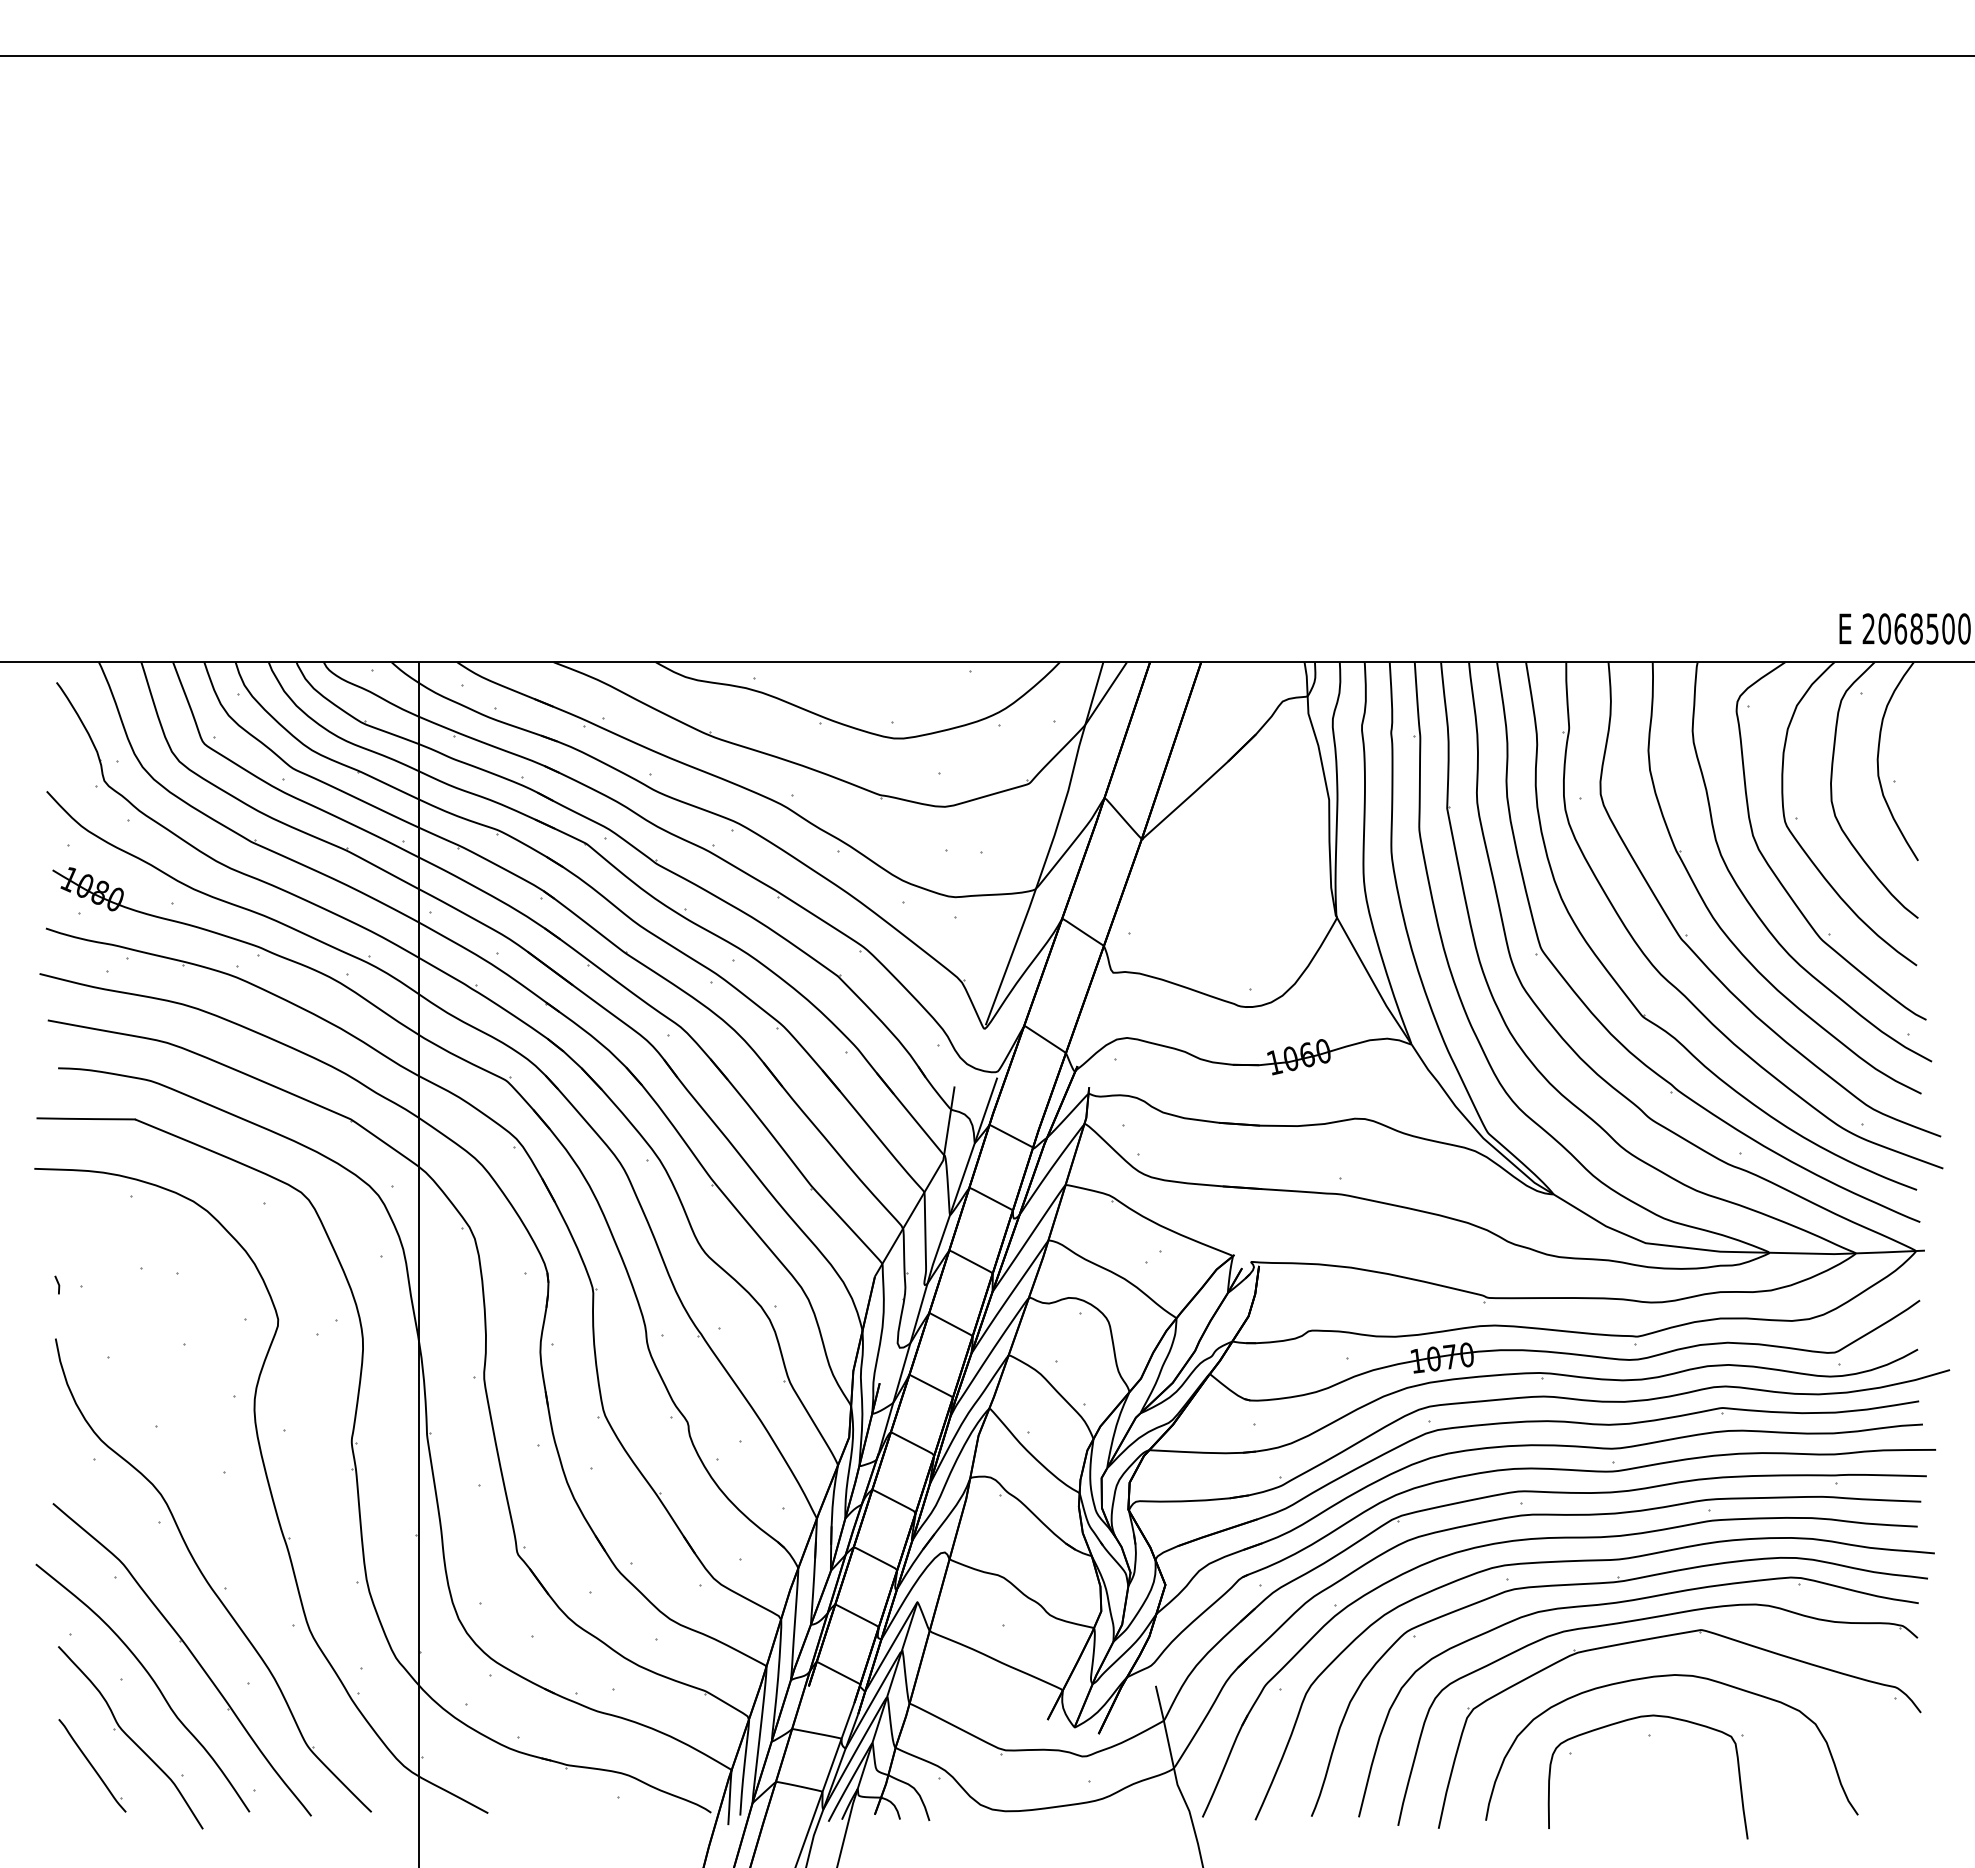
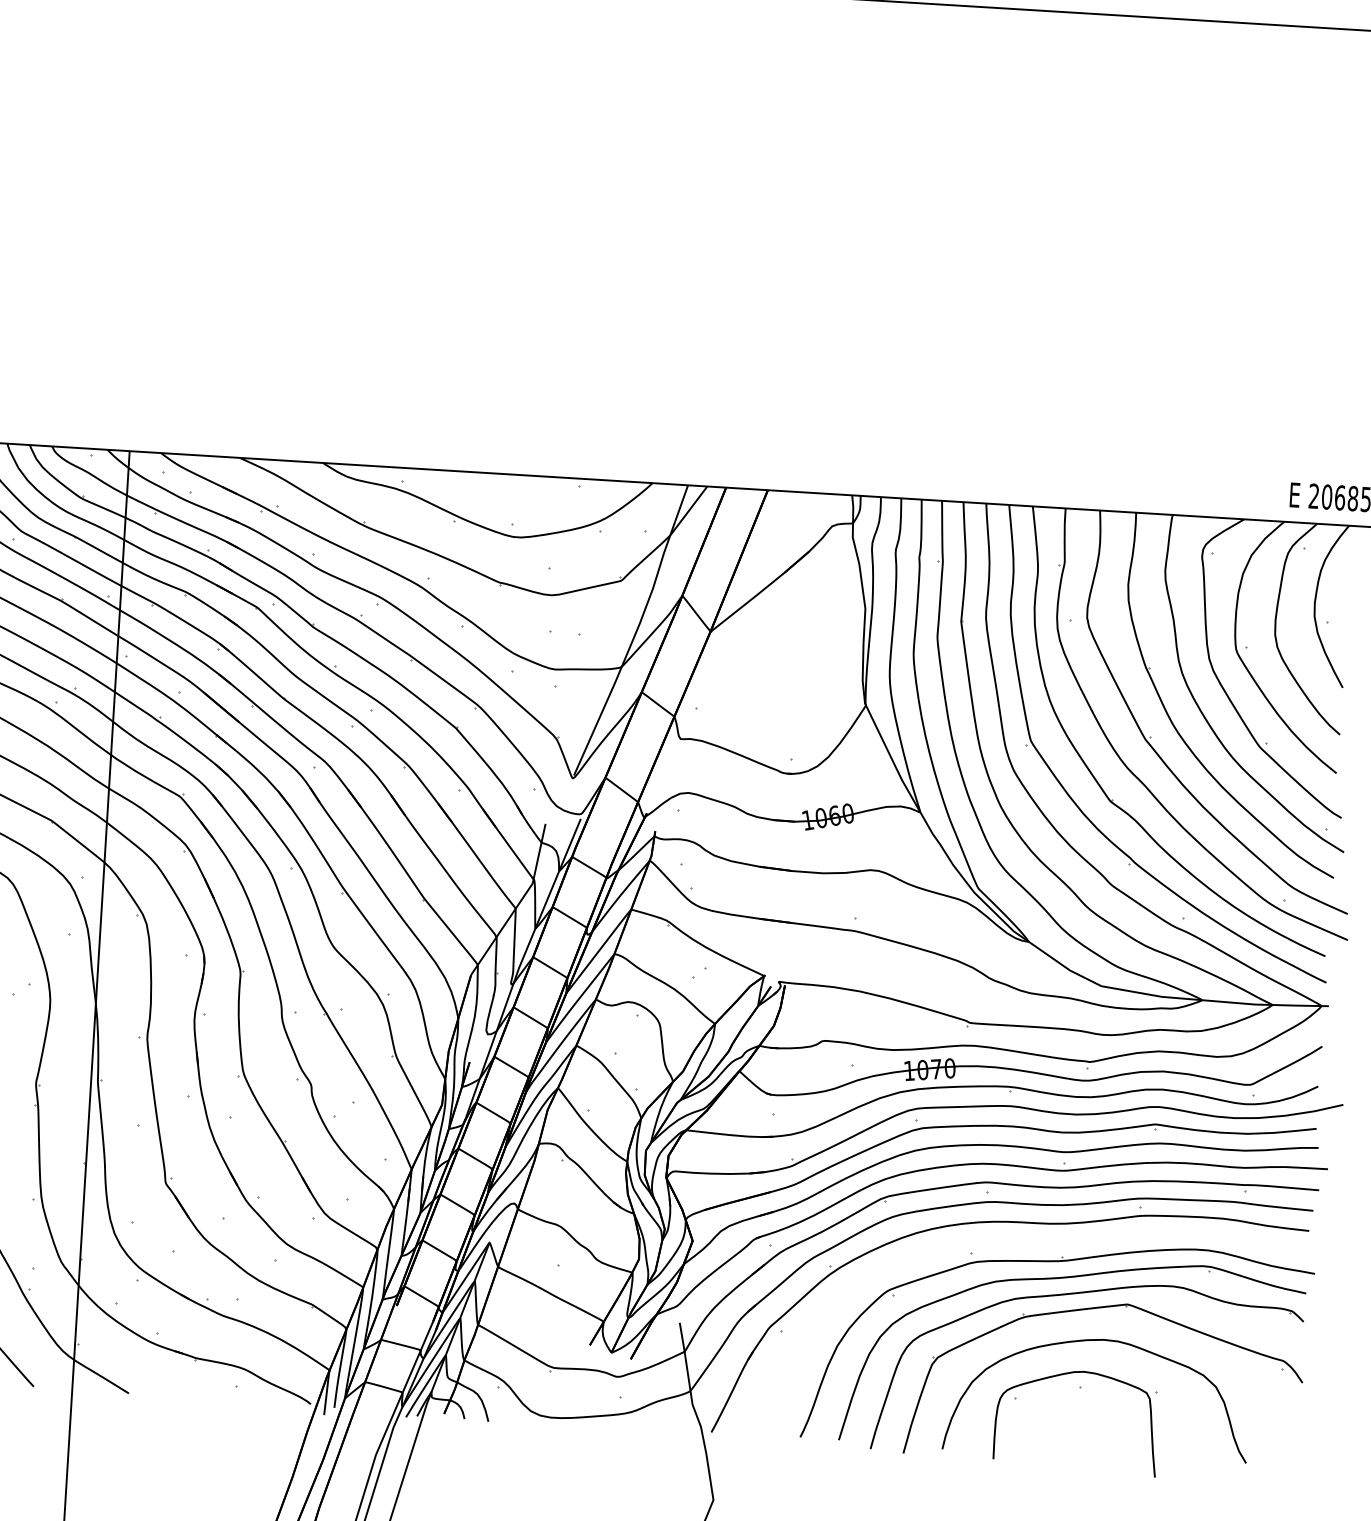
curve: (1594, 1561) -> (1043, 1243), removed

